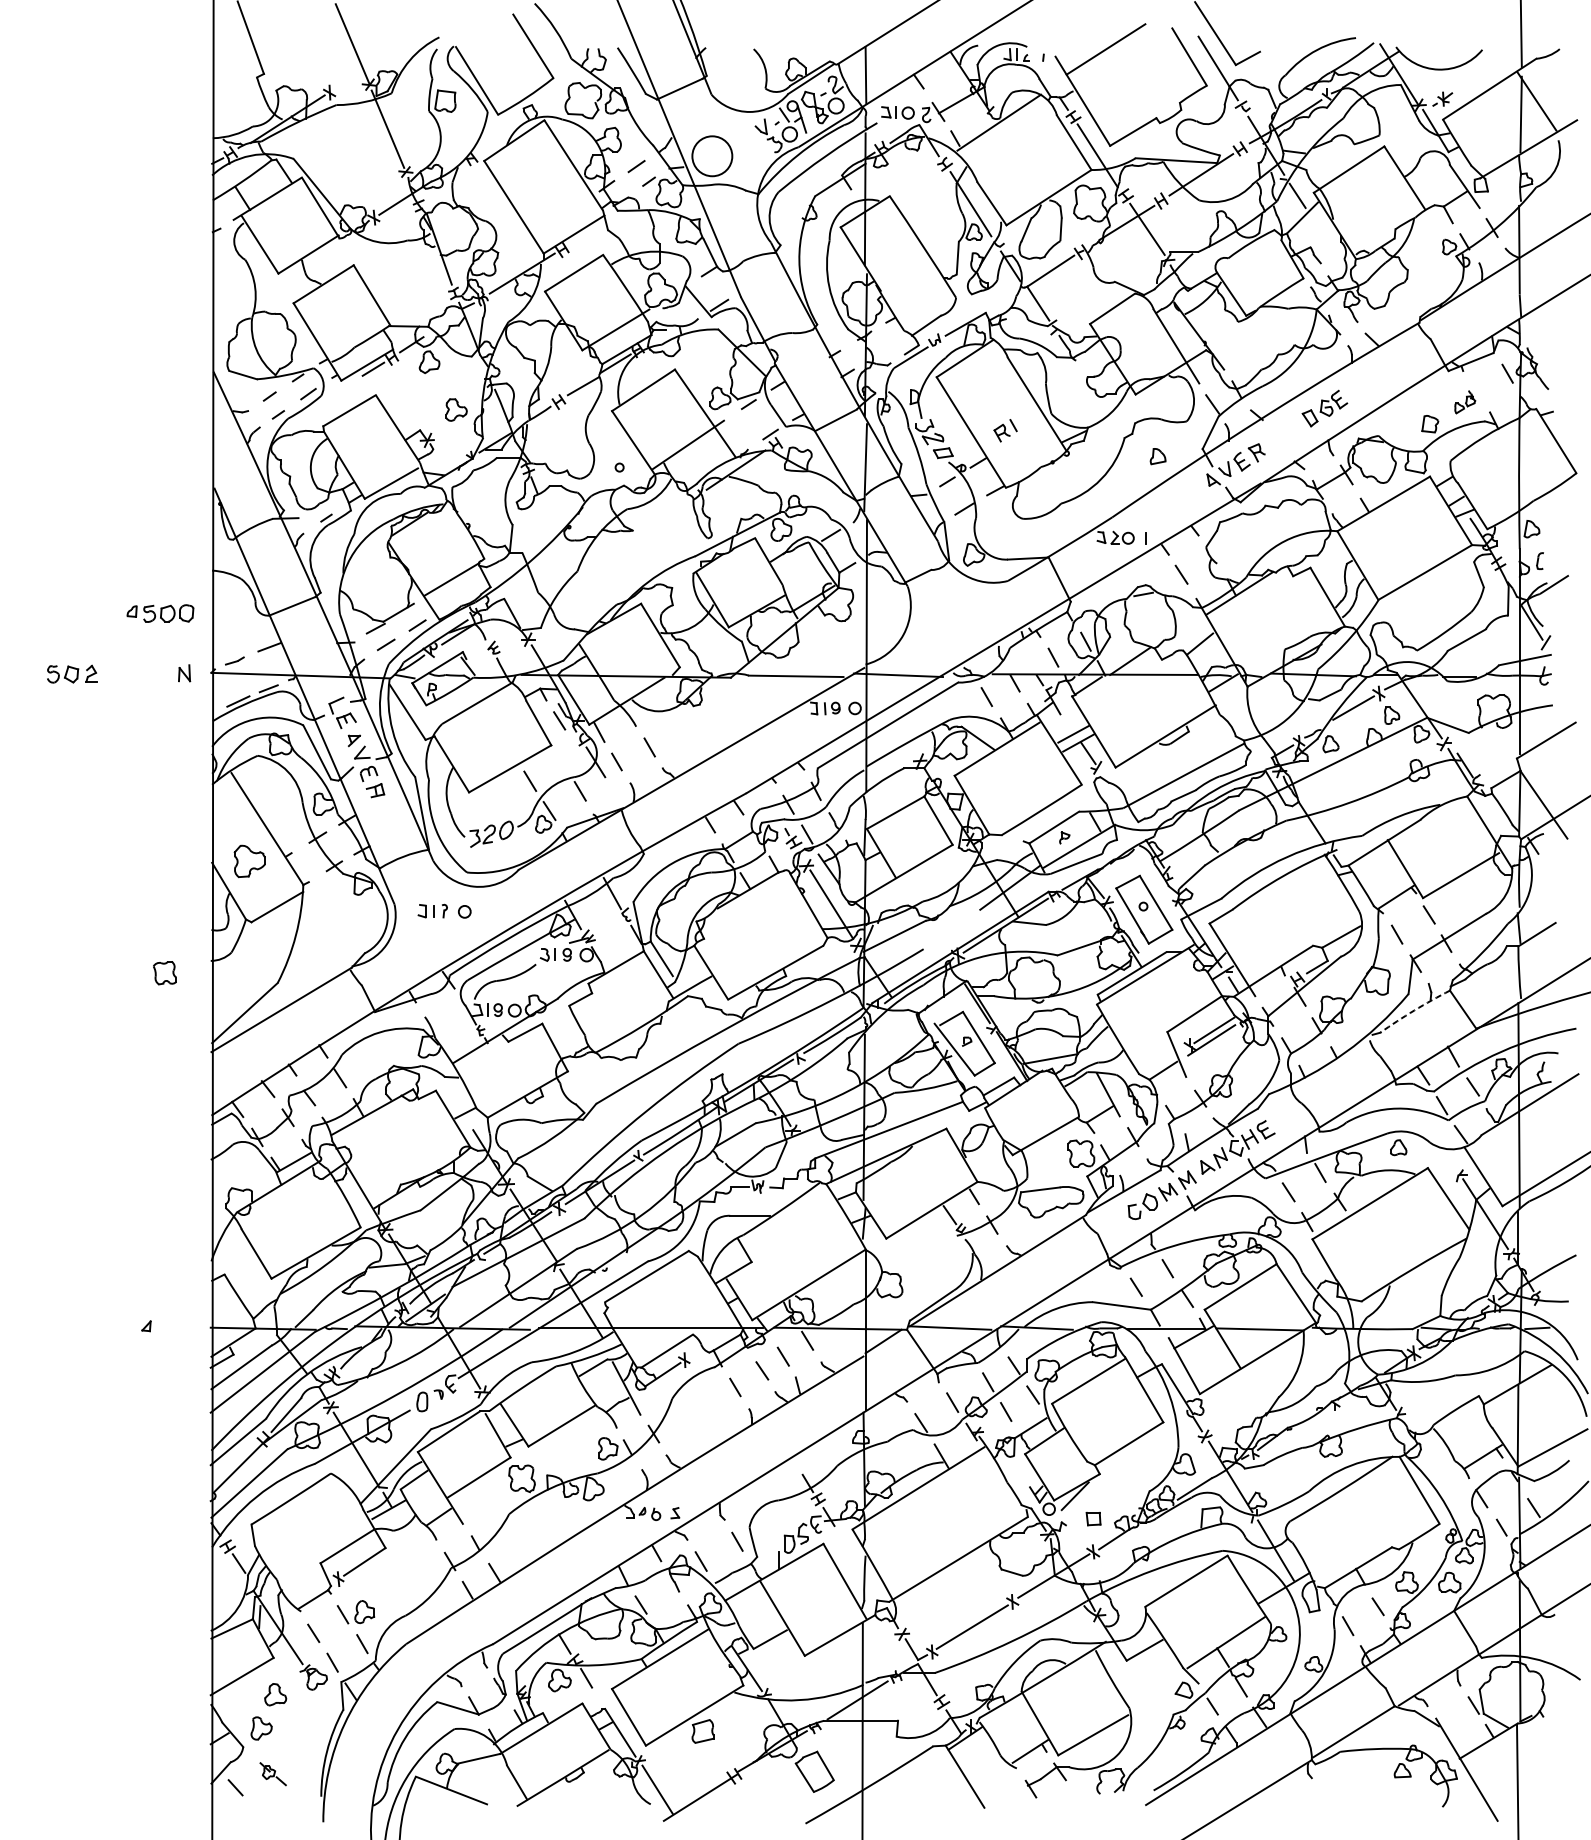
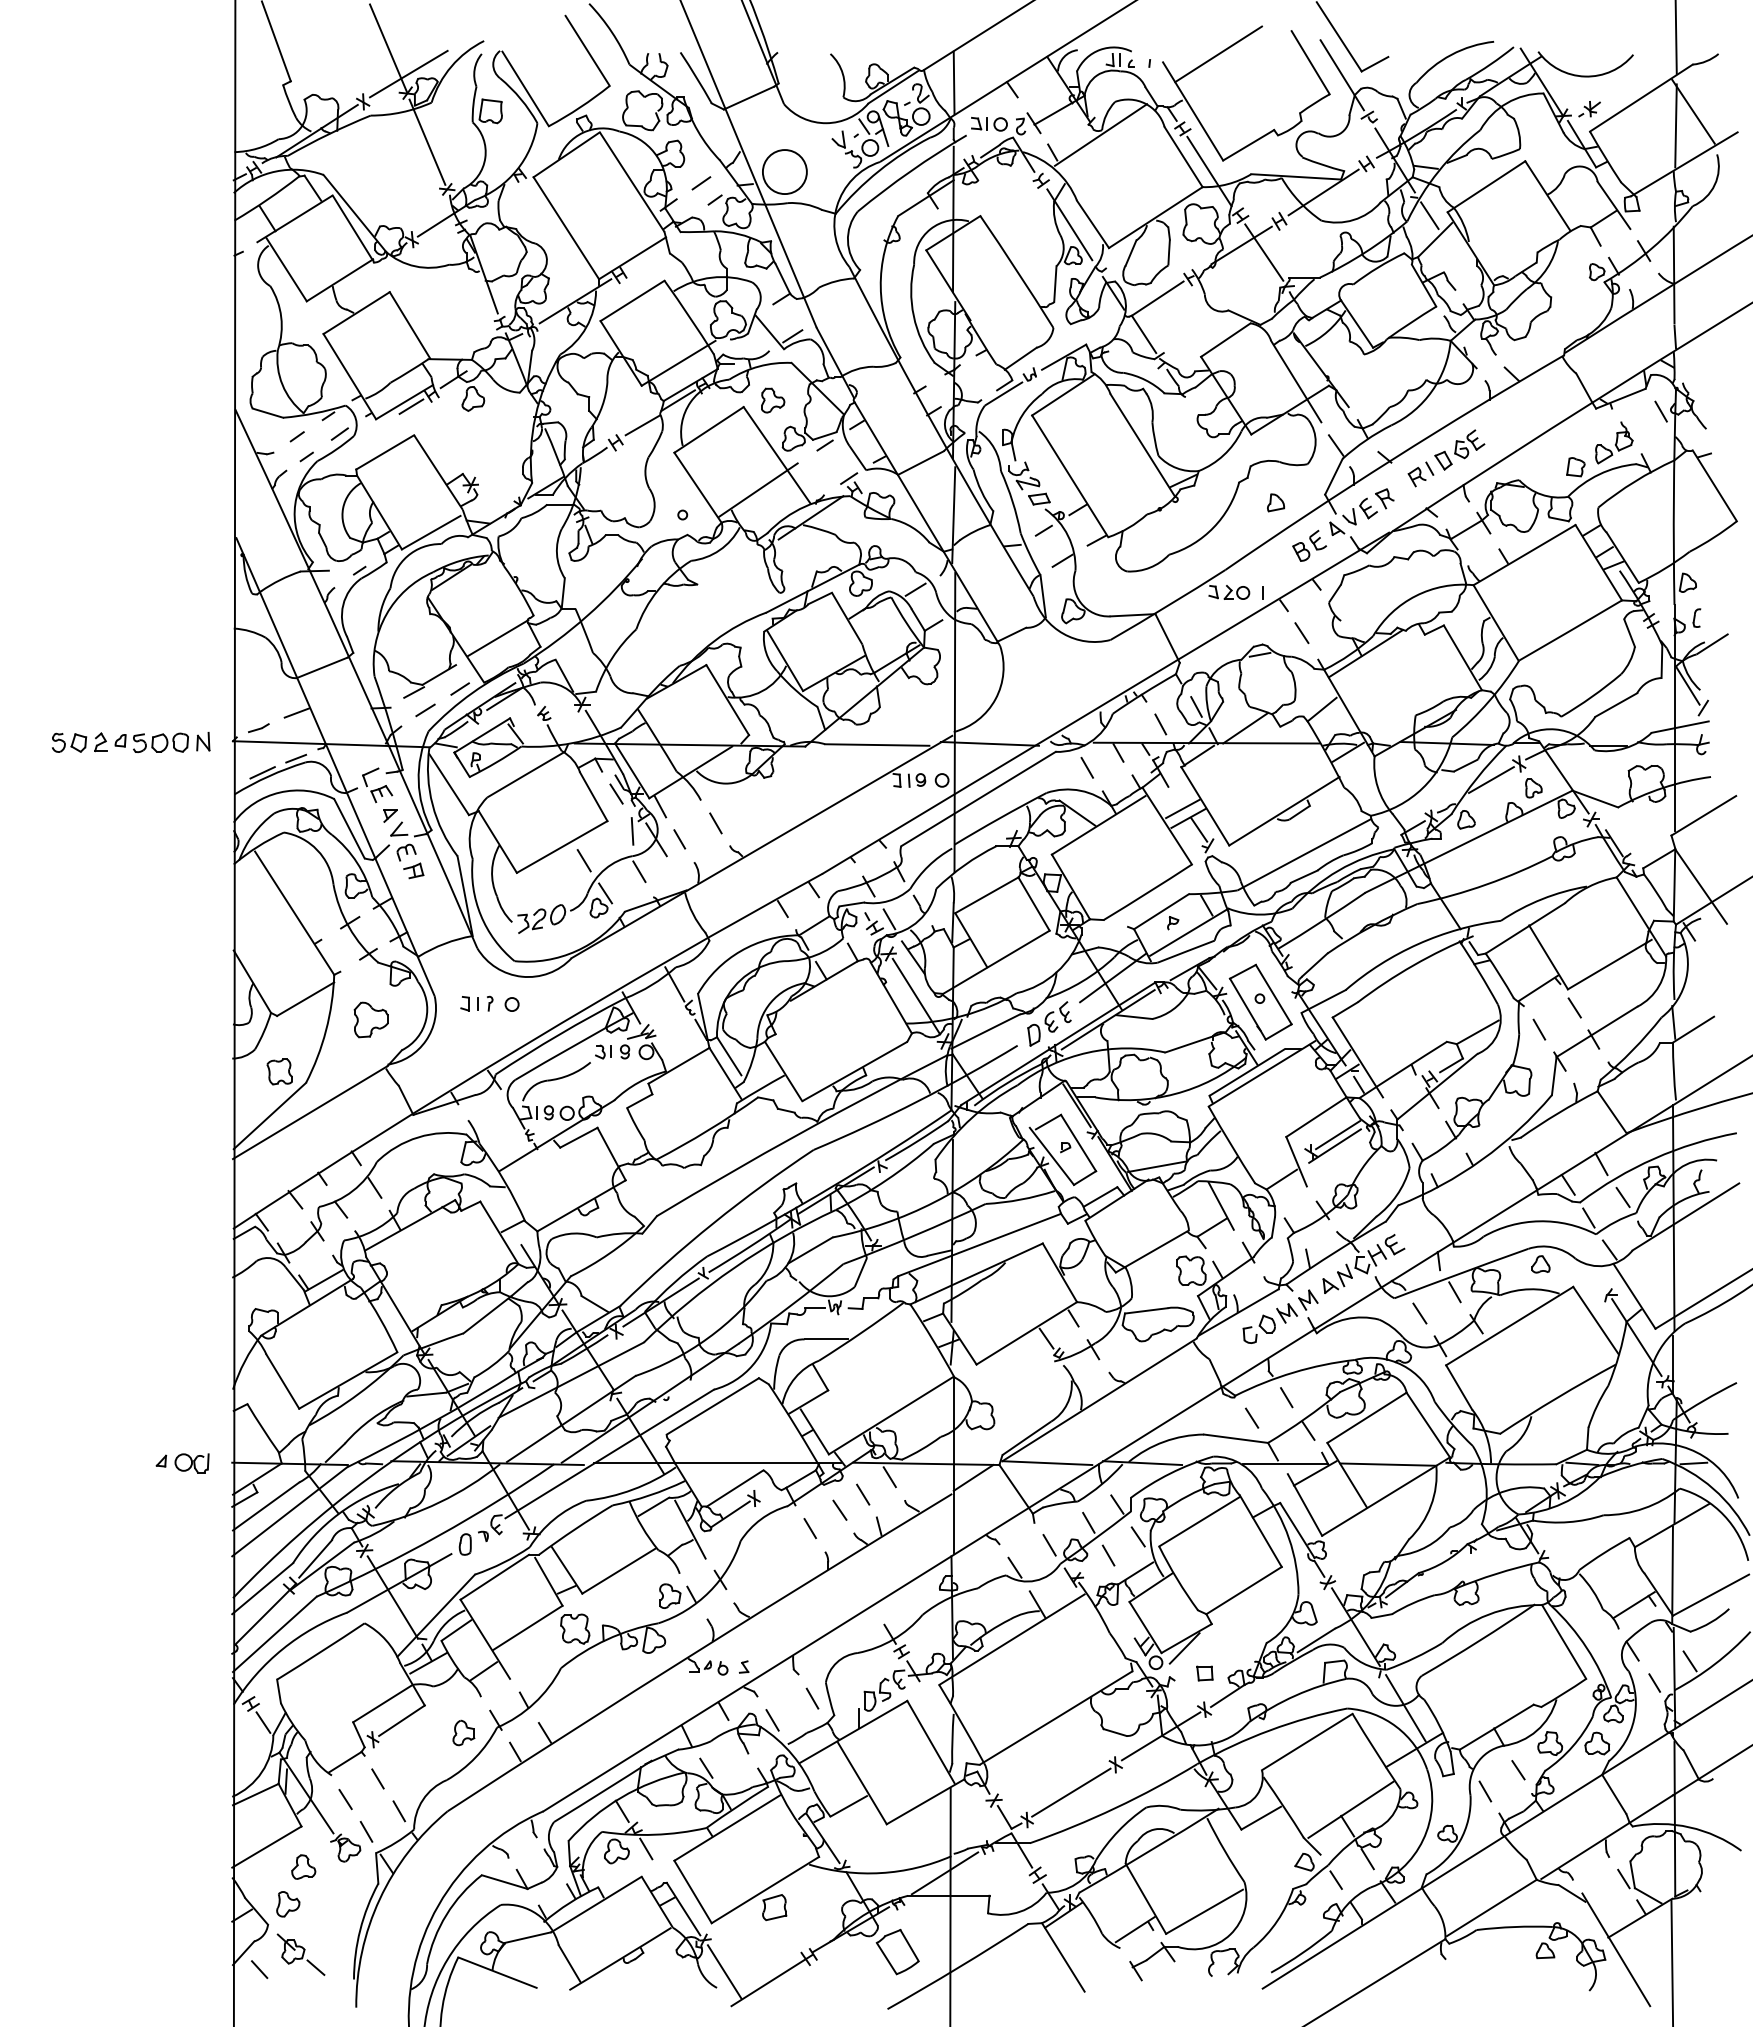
line: (370, 66) -> (408, 73), added
part: (1465, 401) -> (1614, 442), size x1.67
part: (456, 409) -> (773, 400), moved
part: (1005, 430) -> (1420, 474), moved
part: (1188, 495) -> (1309, 545), added
part: (160, 613) -> (151, 742), moved
line: (574, 754) -> (632, 831), added
part: (249, 861) -> (370, 1019), moved
part: (952, 929) -> (1049, 1023), added
part: (164, 972) -> (279, 1071), moved
arc: (1414, 1010) -> (1558, 1113), dashed -> solid
part: (173, 1328) -> (191, 1463), added
part: (364, 1611) -> (463, 1732), moved
part: (272, 1774) -> (300, 1954), size x1.67

